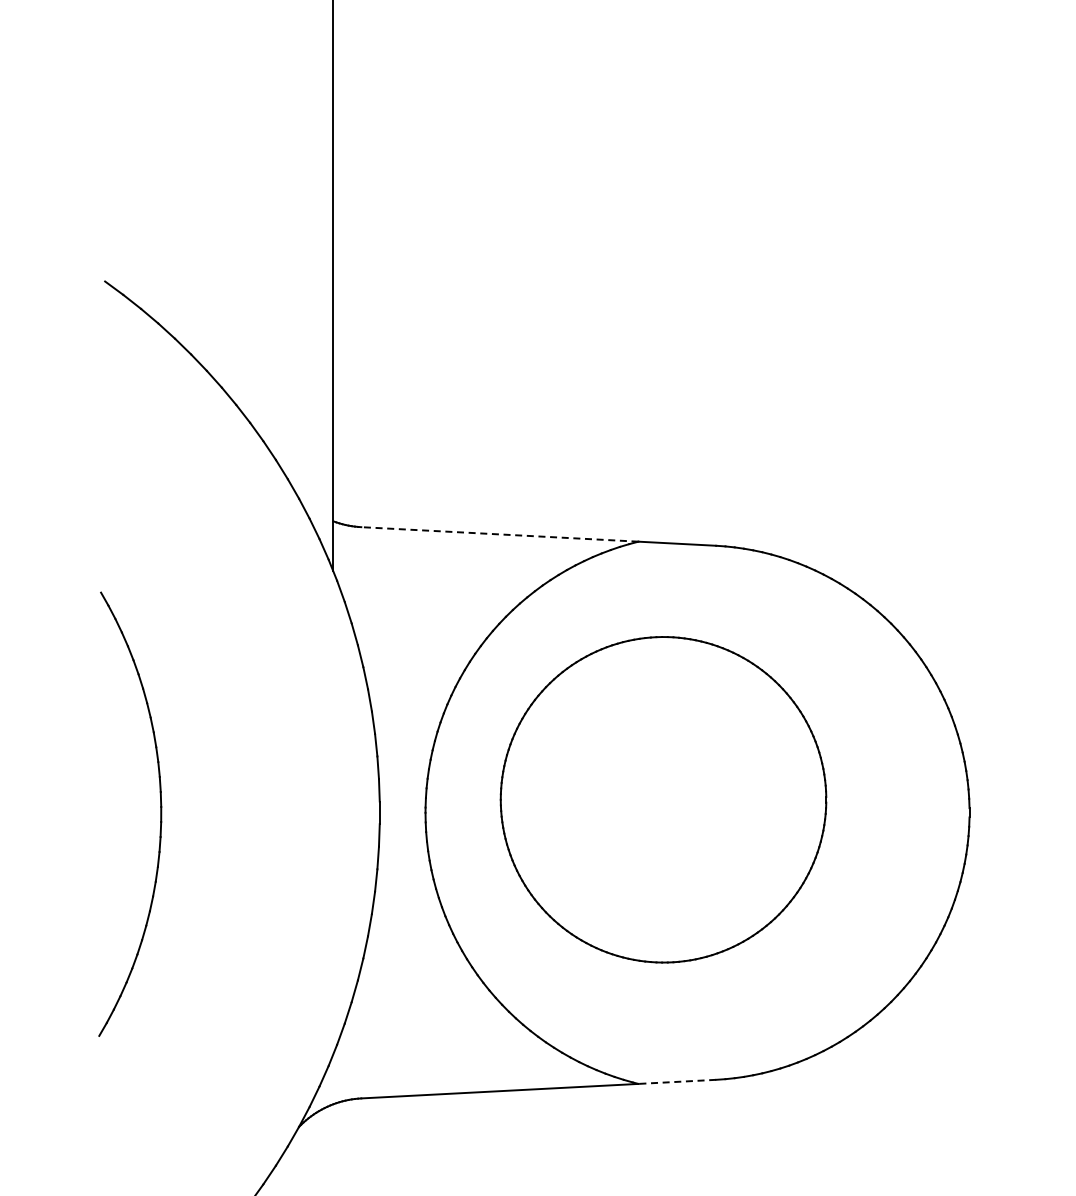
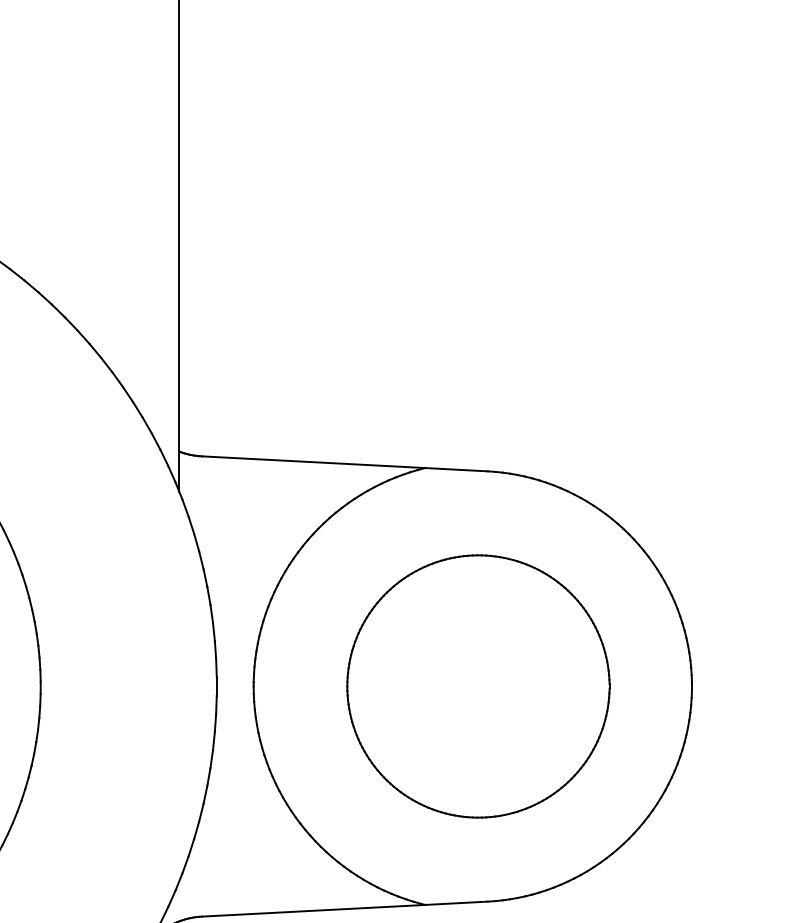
line: (499, 534) -> (313, 462), dashed -> solid
part: (663, 799) -> (478, 686), moved
line: (677, 1081) -> (456, 902), dashed -> solid

